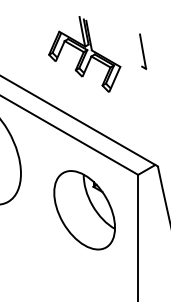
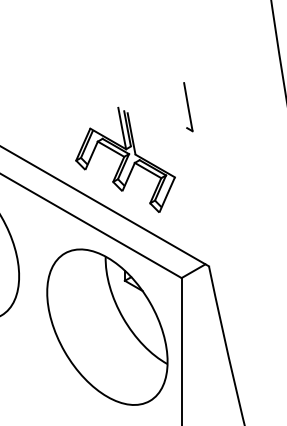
part: (84, 54) -> (125, 159), moved
part: (84, 209) -> (107, 326), size x1.43

